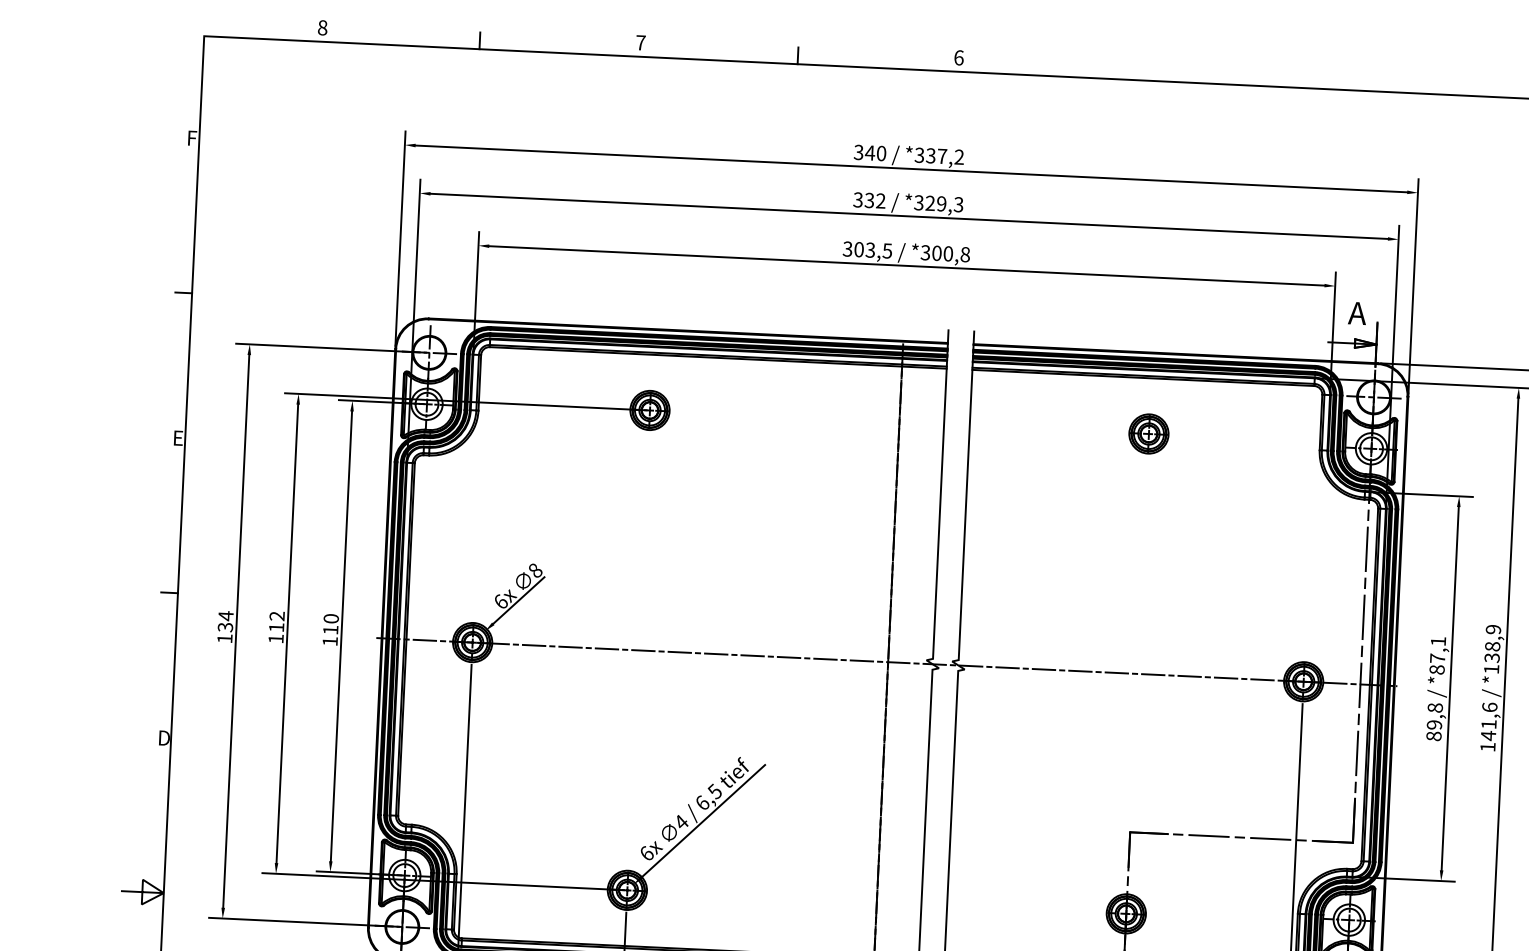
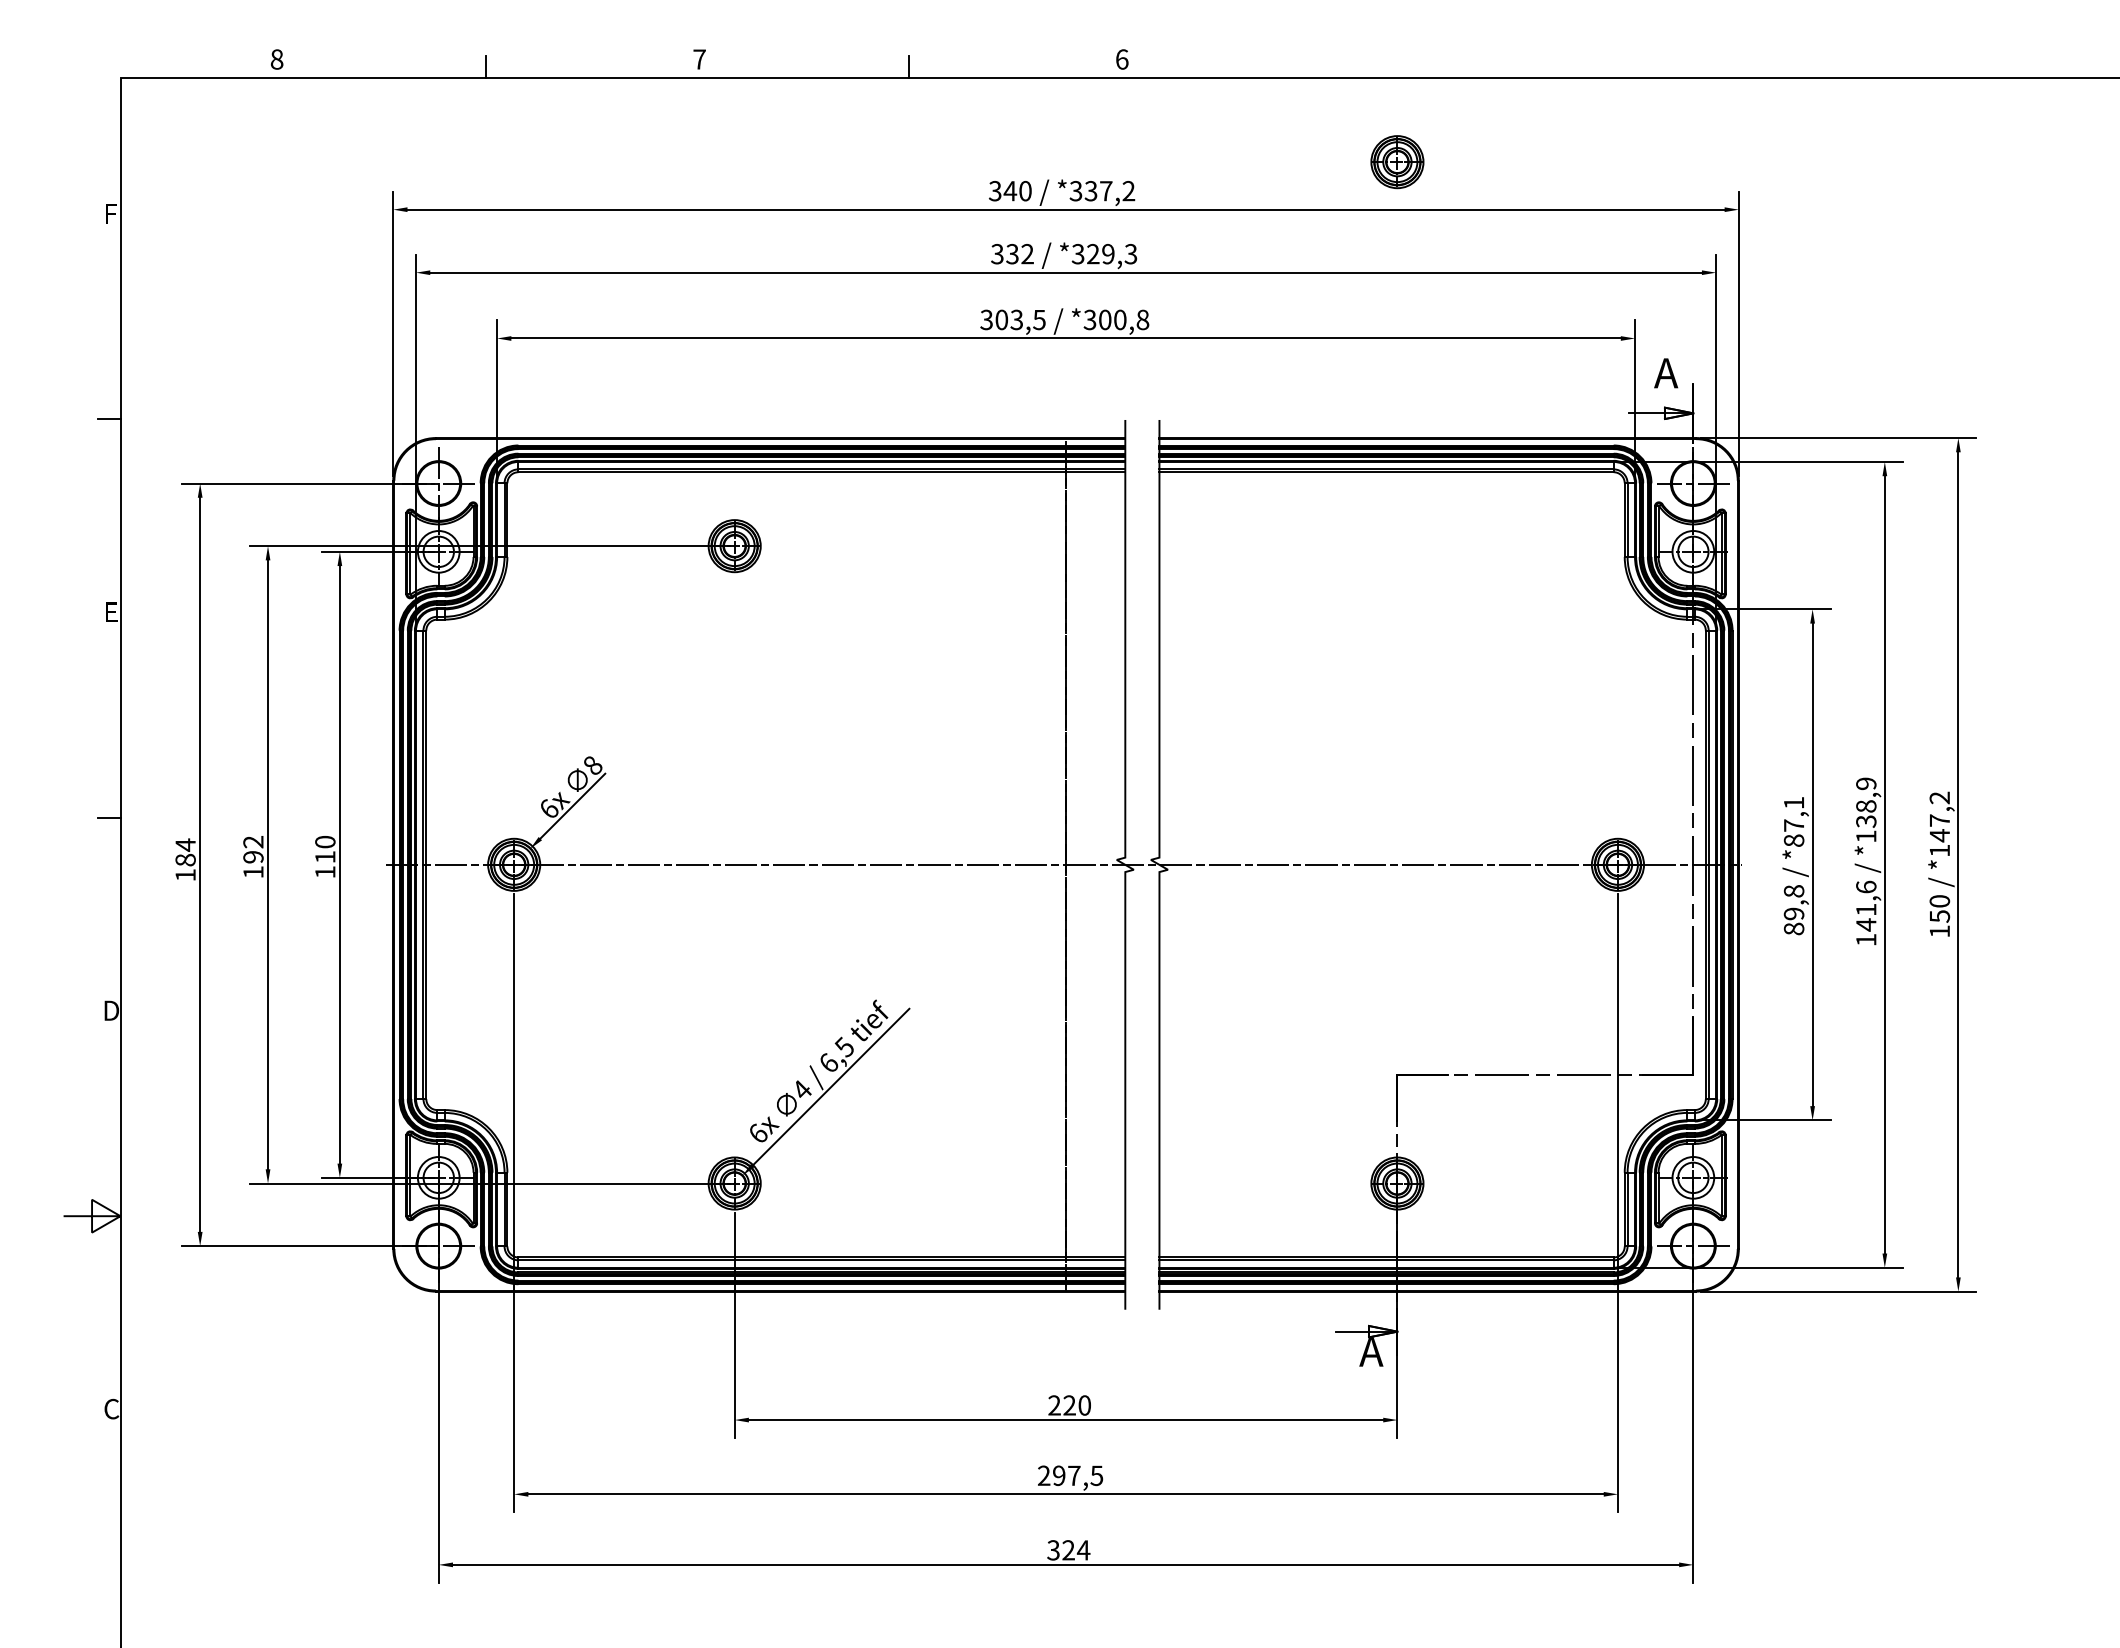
part: (1148, 434) -> (1397, 162), moved
text: (225, 626) -> (185, 859), 134 -> 184
text: (276, 627) -> (253, 857), 112 -> 192

